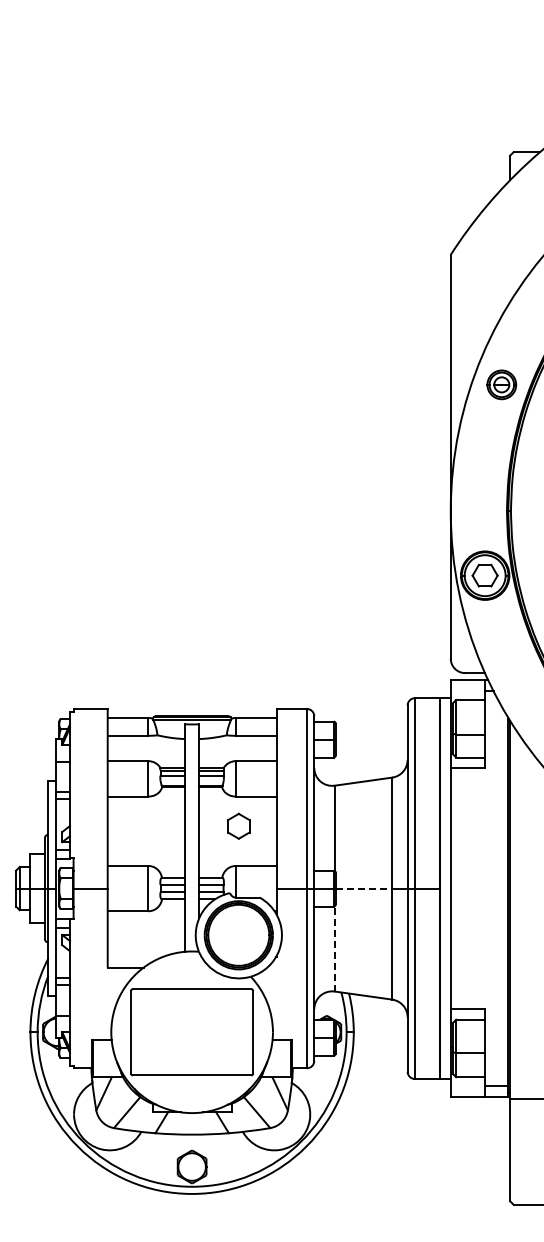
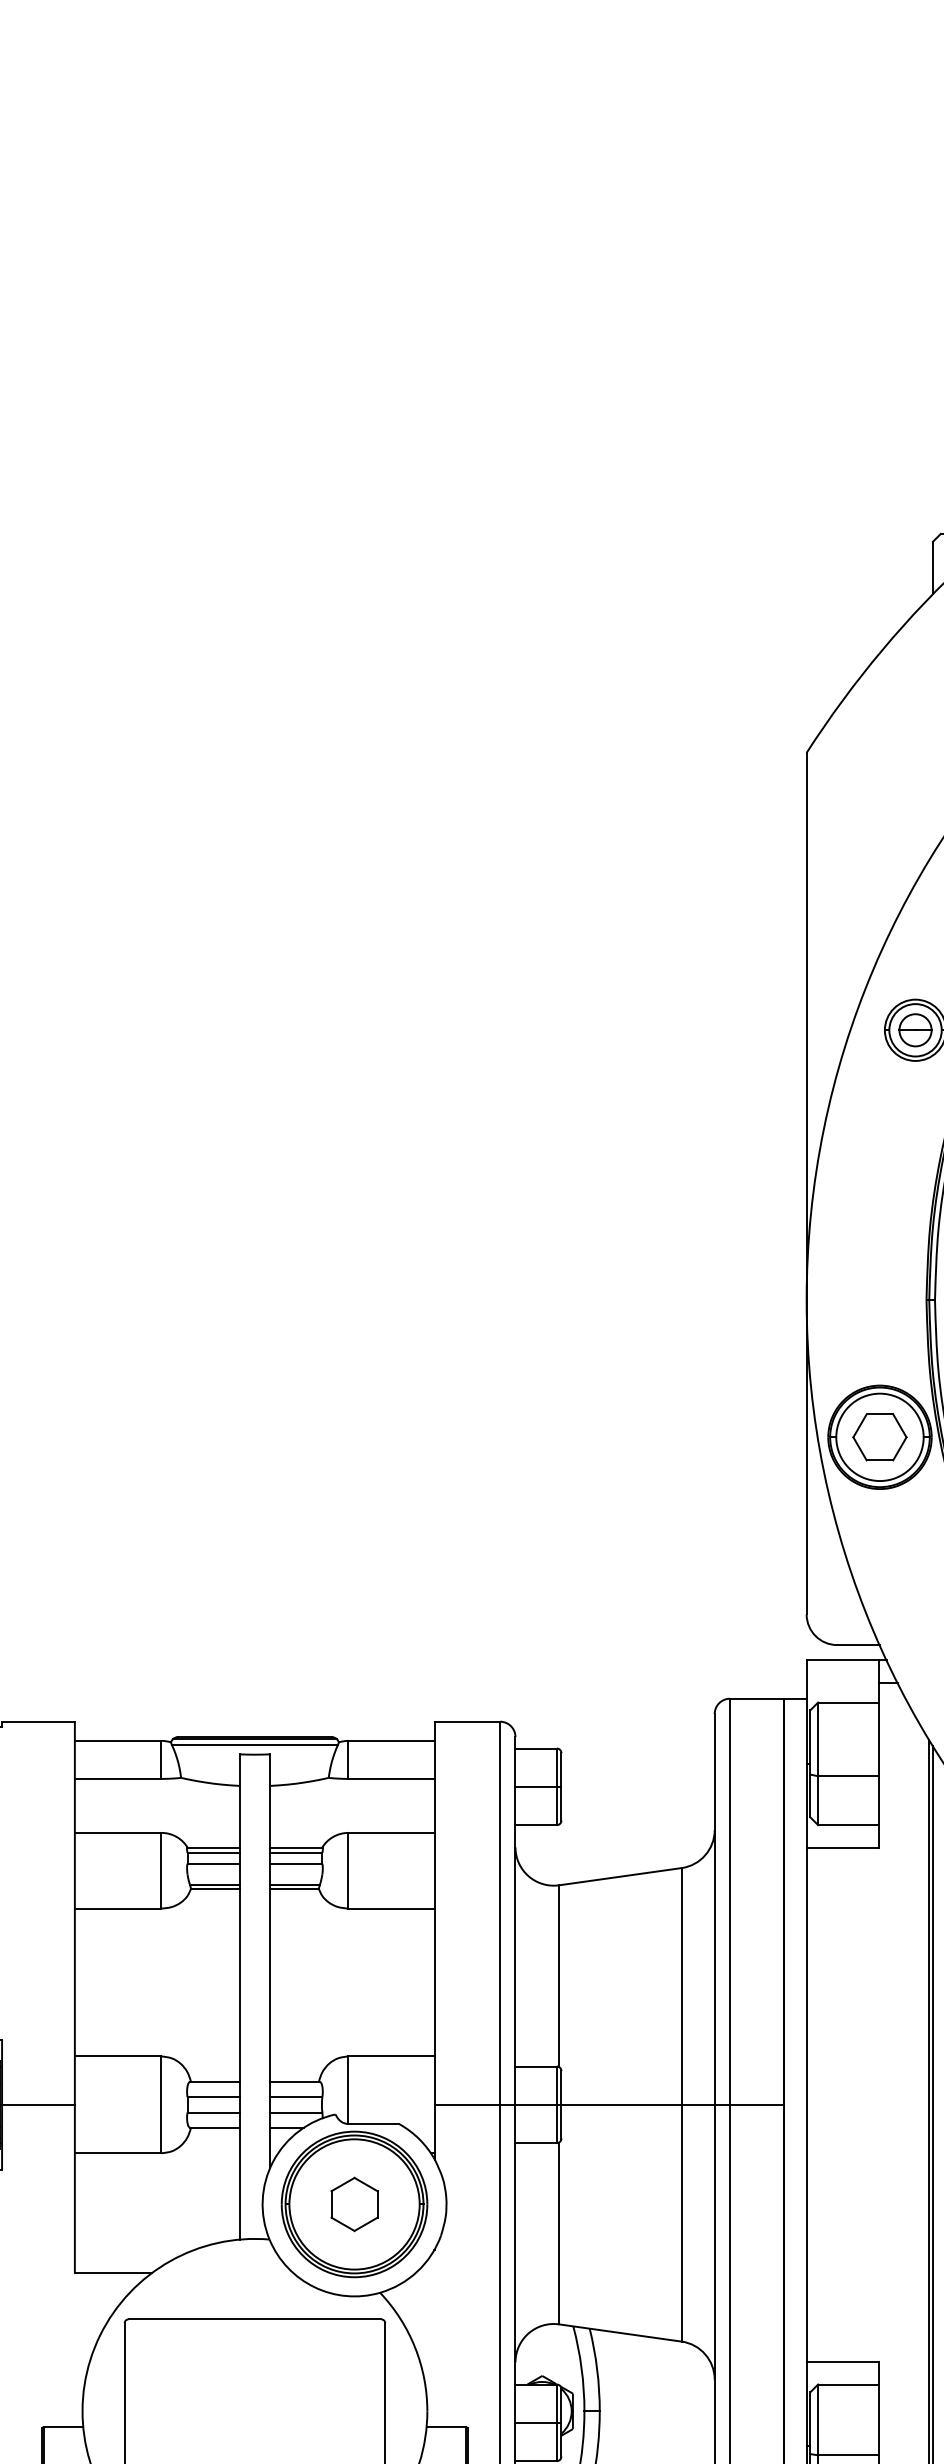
part: (238, 825) -> (353, 2202), moved
line: (364, 888) -> (622, 2104), dashed -> solid
line: (334, 948) -> (558, 2232), dashed -> solid

